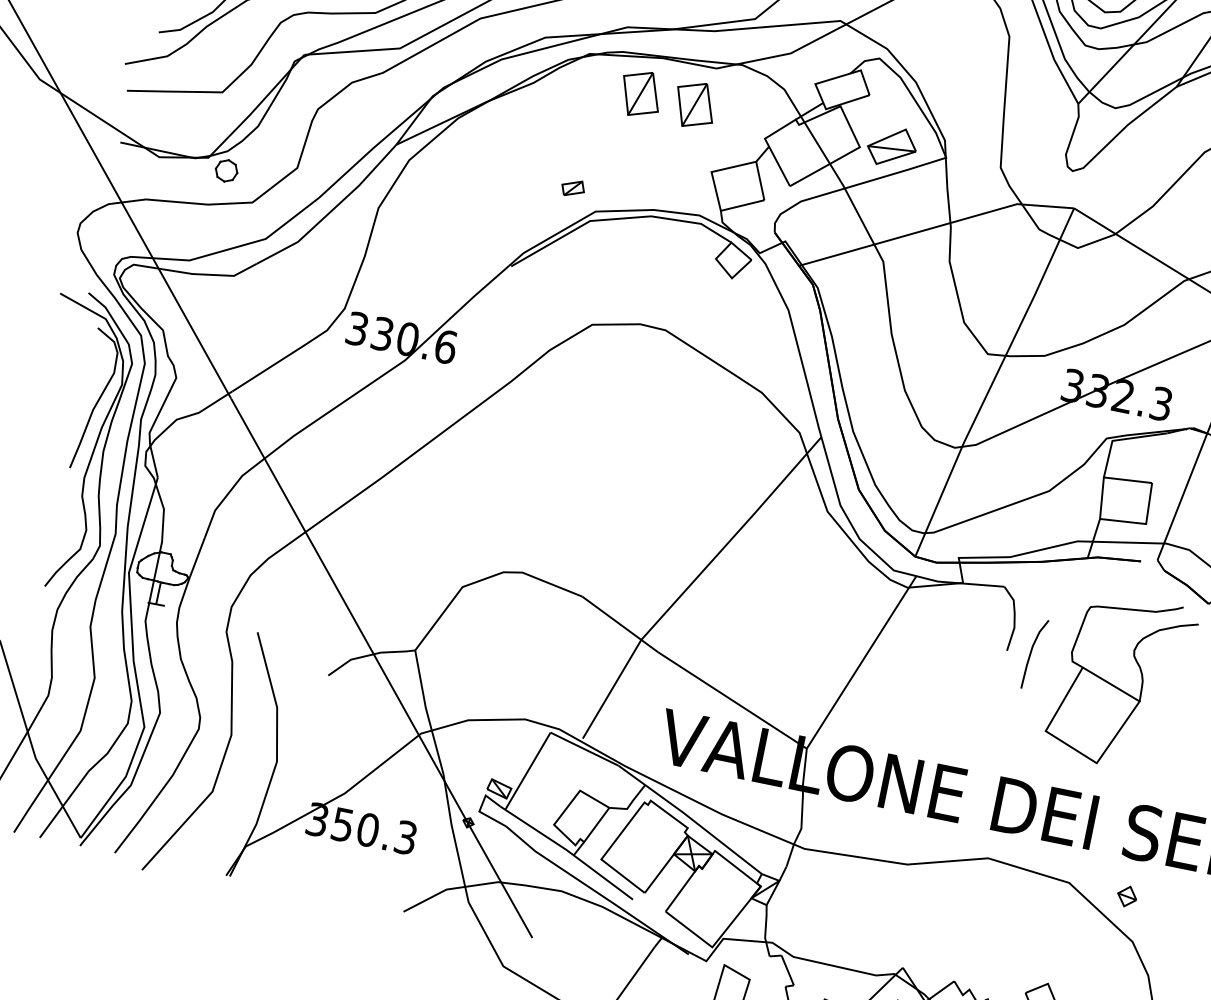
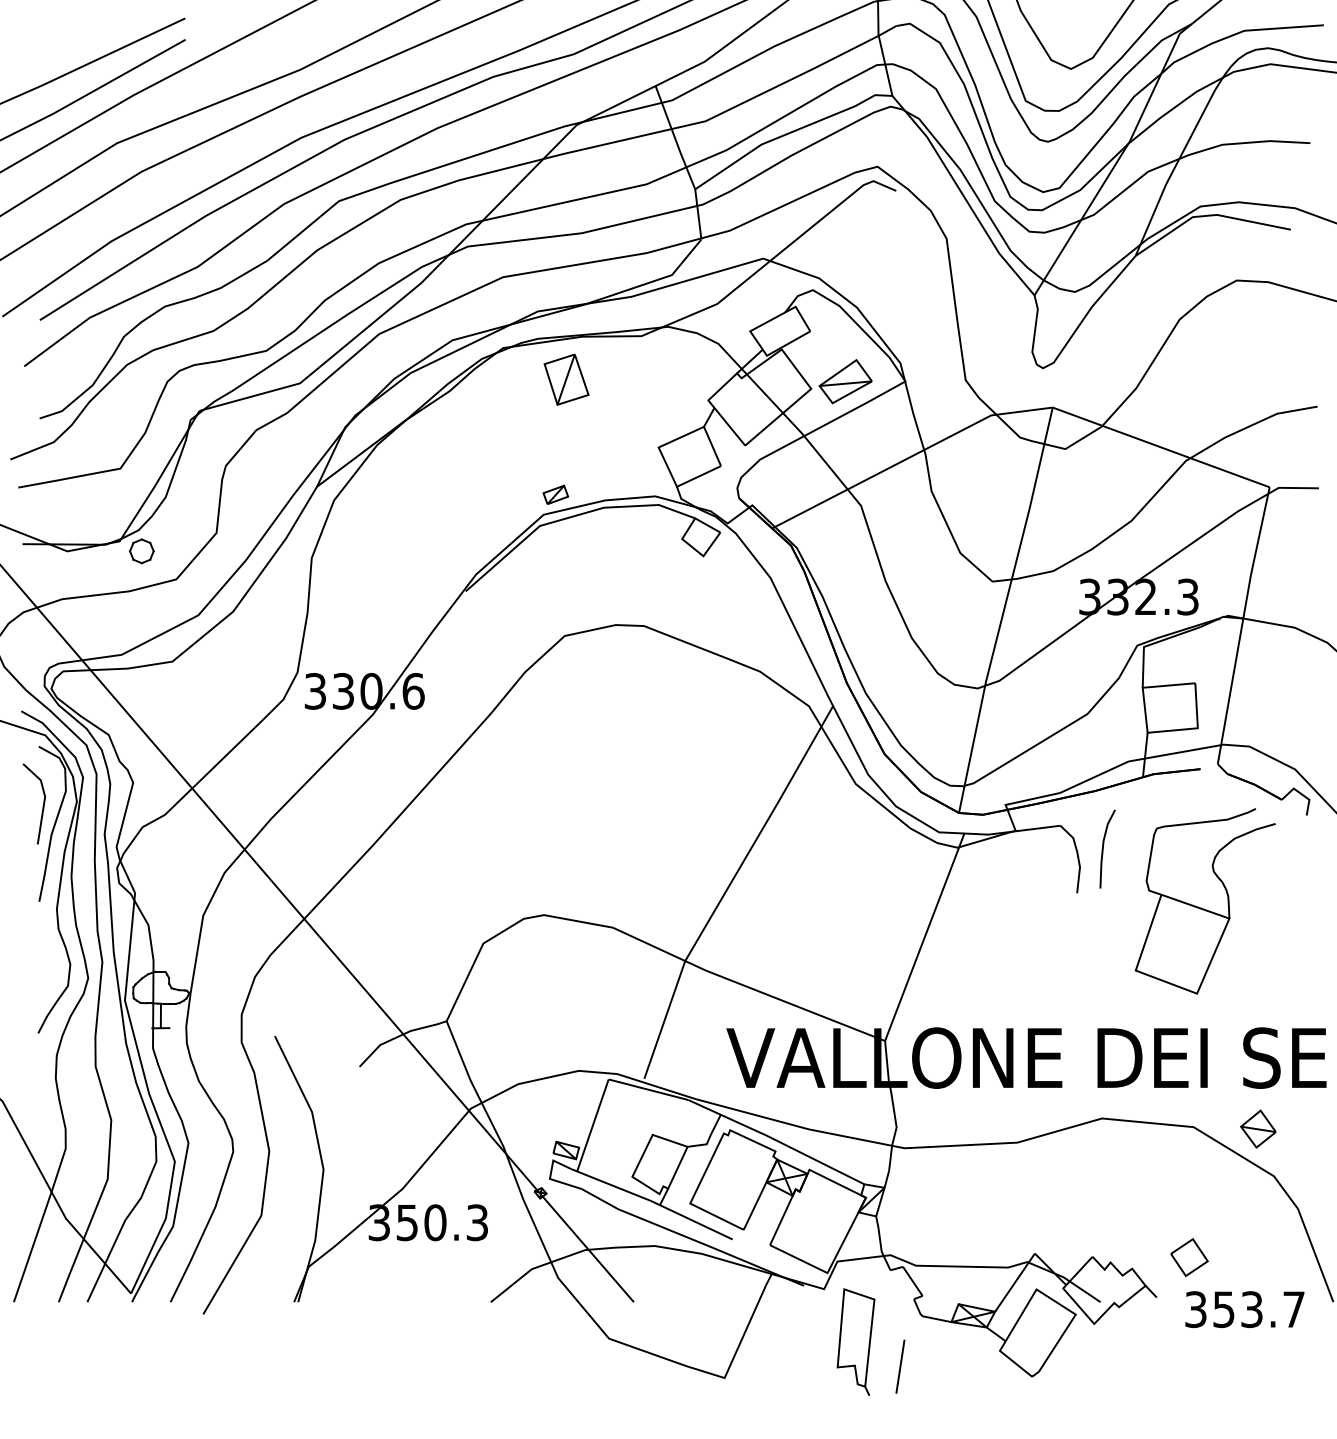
part: (695, 104) -> (626, 379), removed
part: (572, 187) -> (555, 494), moved
line: (90, 381) -> (42, 805), added
line: (1031, 653) -> (1103, 848), moved
part: (1127, 896) -> (1258, 1128), size x1.67

